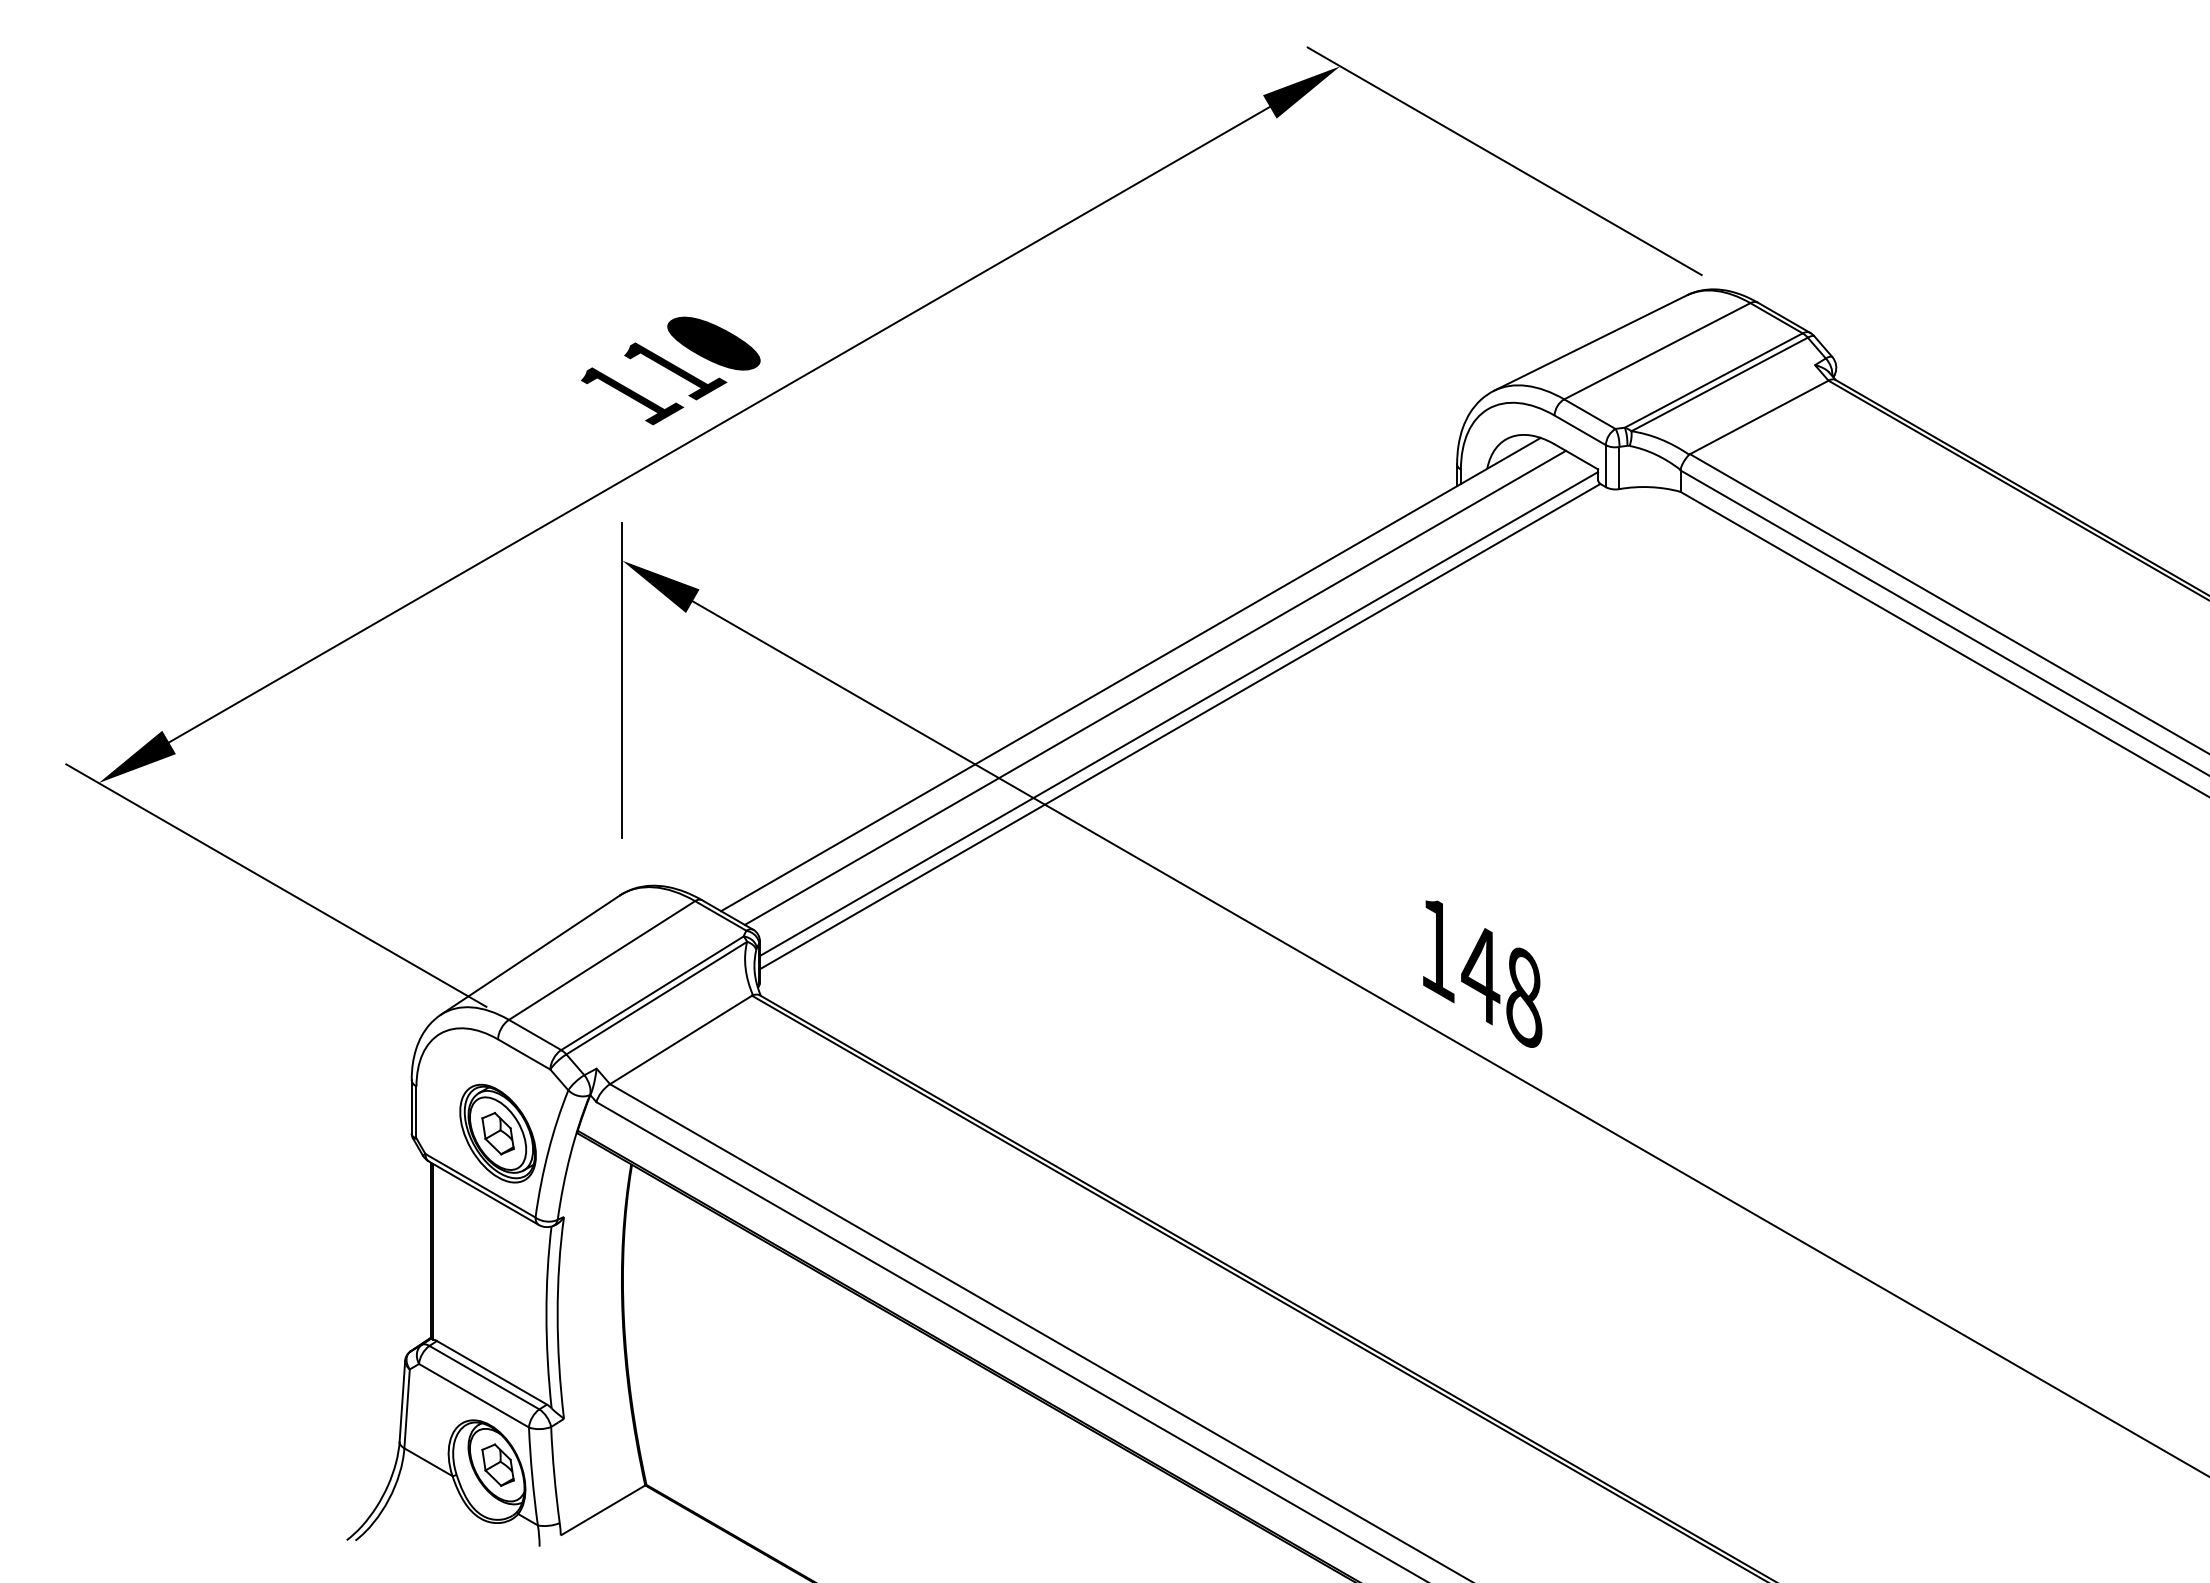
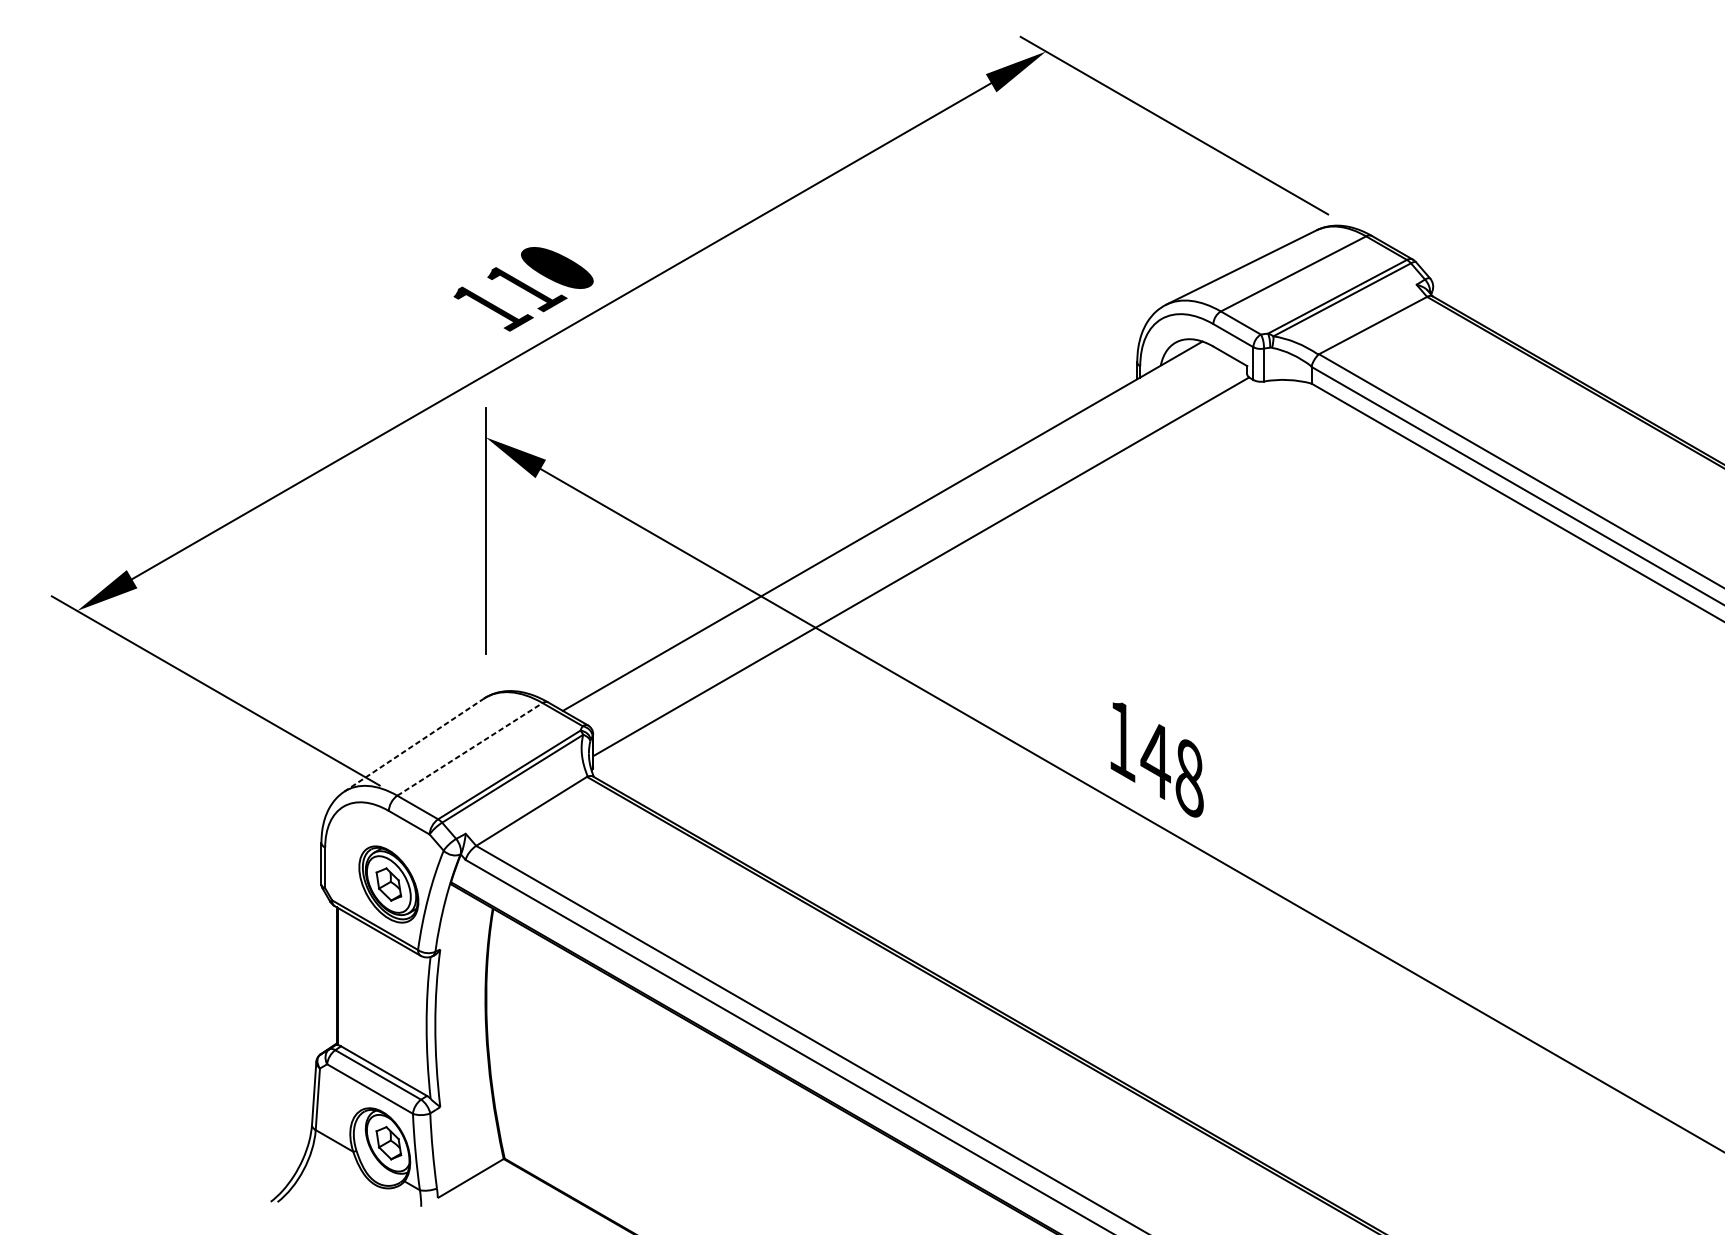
line: (1154, 687) -> (901, 536), removed
line: (1178, 714) -> (919, 557), removed
line: (530, 955) -> (414, 745), solid -> dashed
line: (602, 960) -> (470, 749), solid -> dashed

